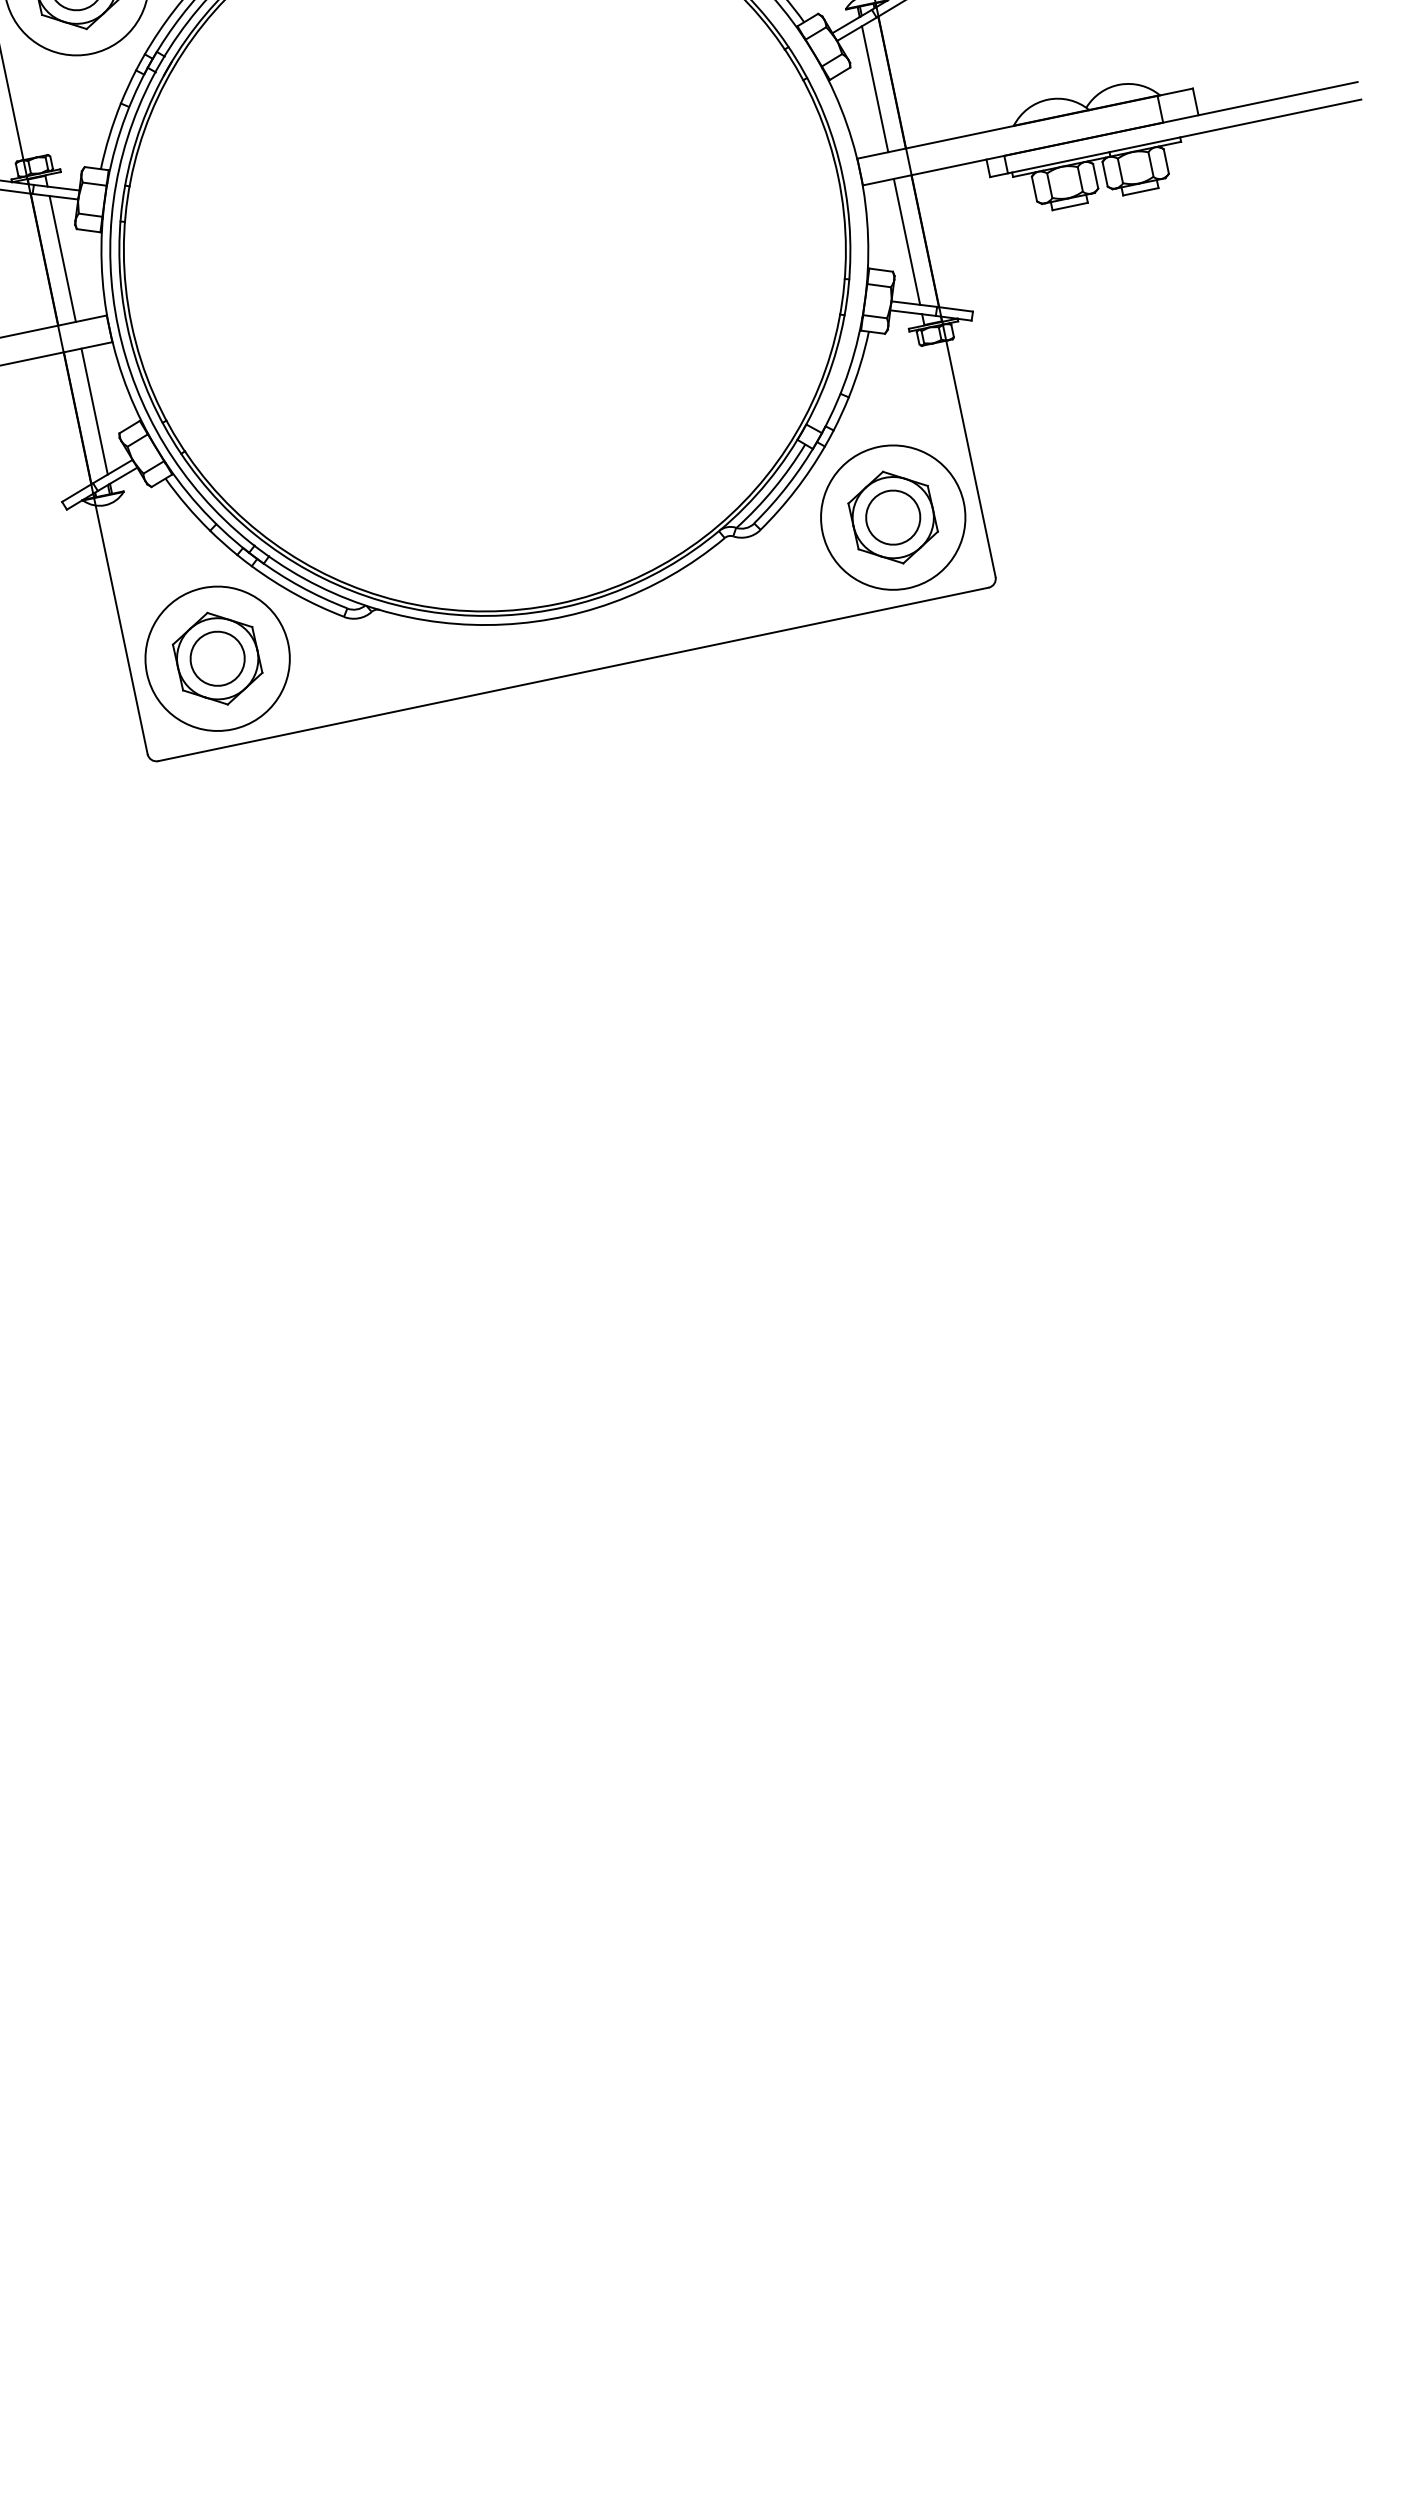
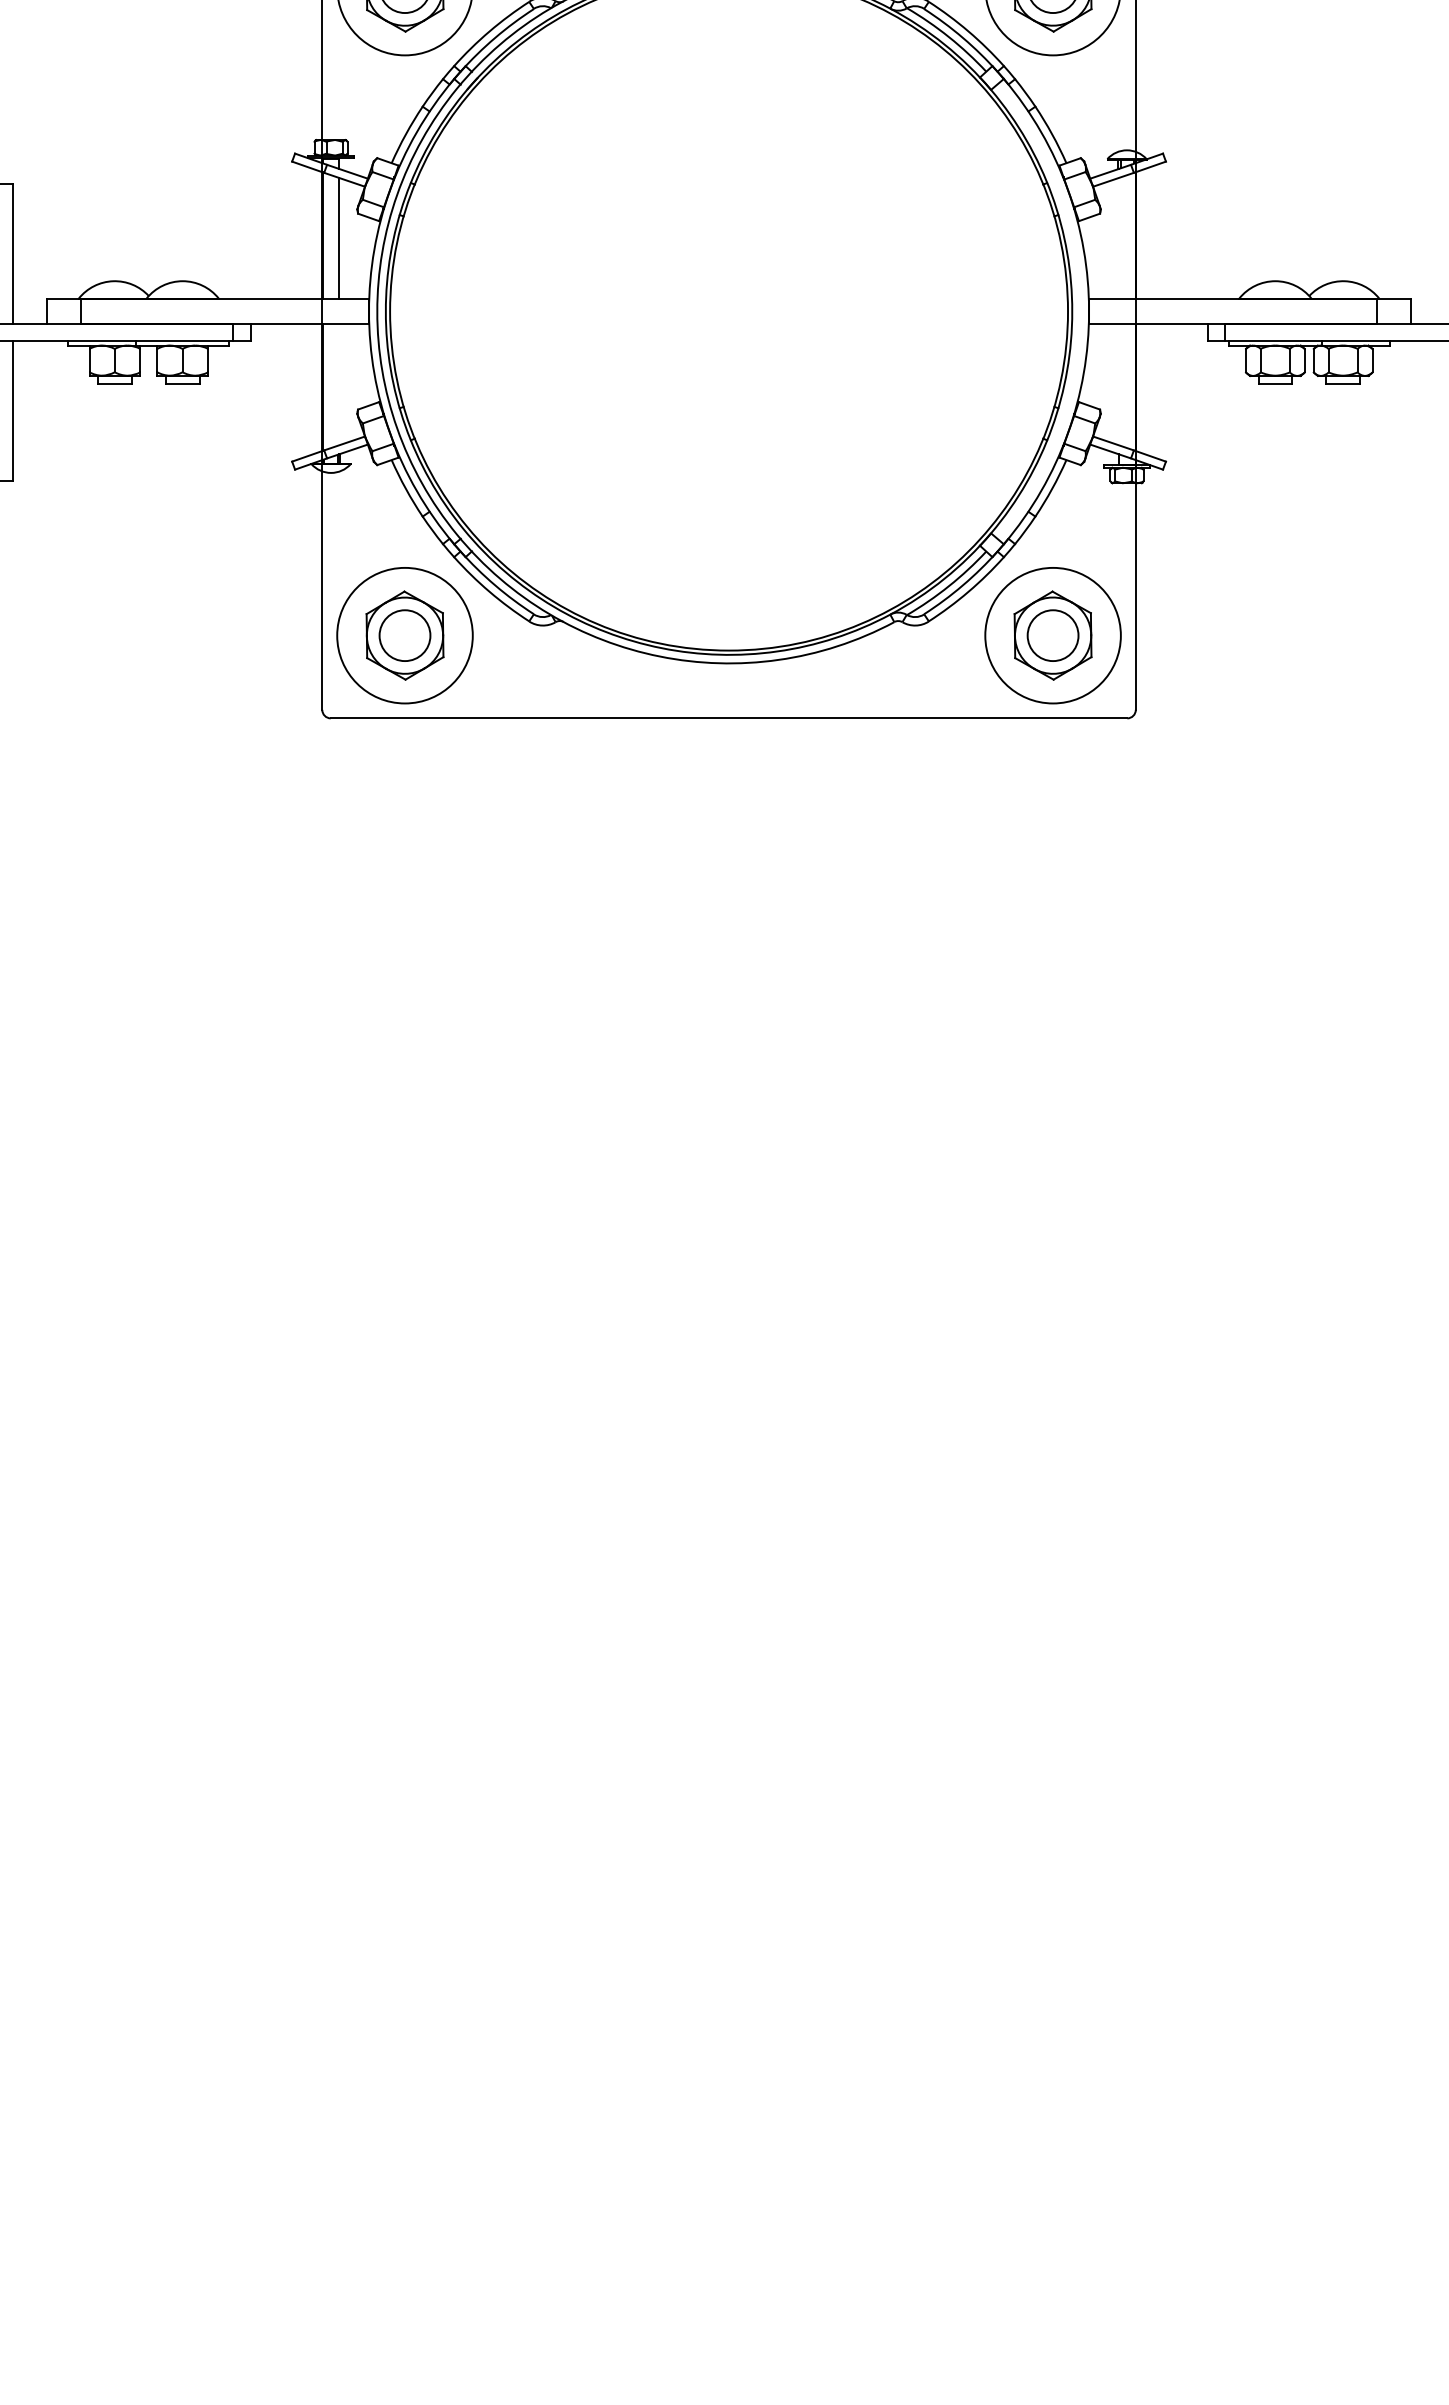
line: (874, 88) -> (1118, 237), removed
line: (906, 241) -> (1118, 384), removed
line: (94, 411) -> (339, 384), removed

